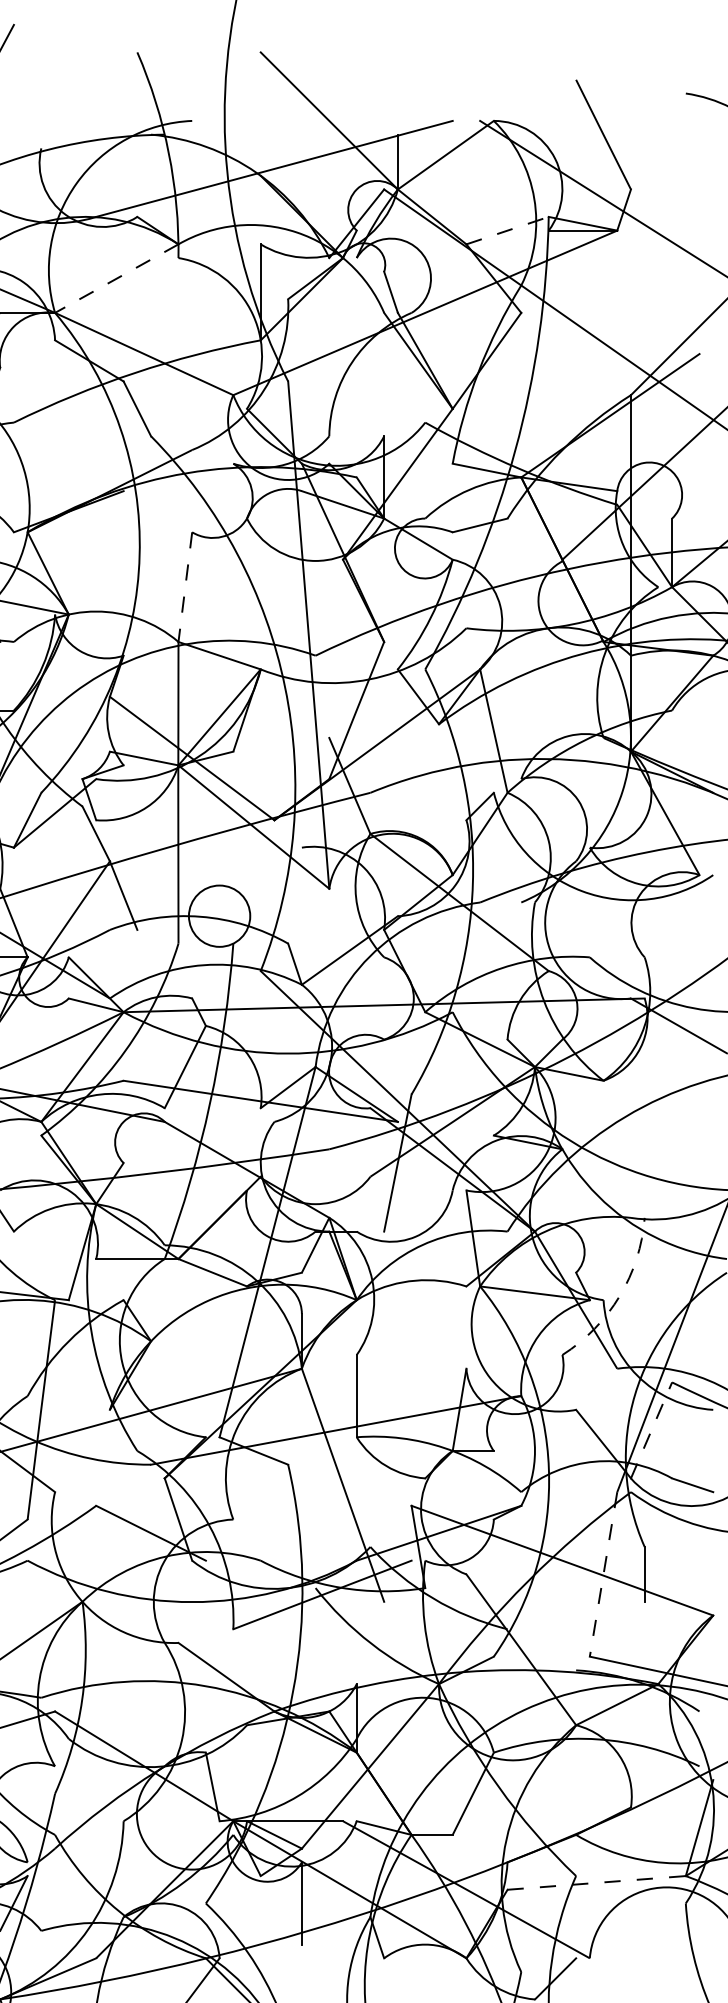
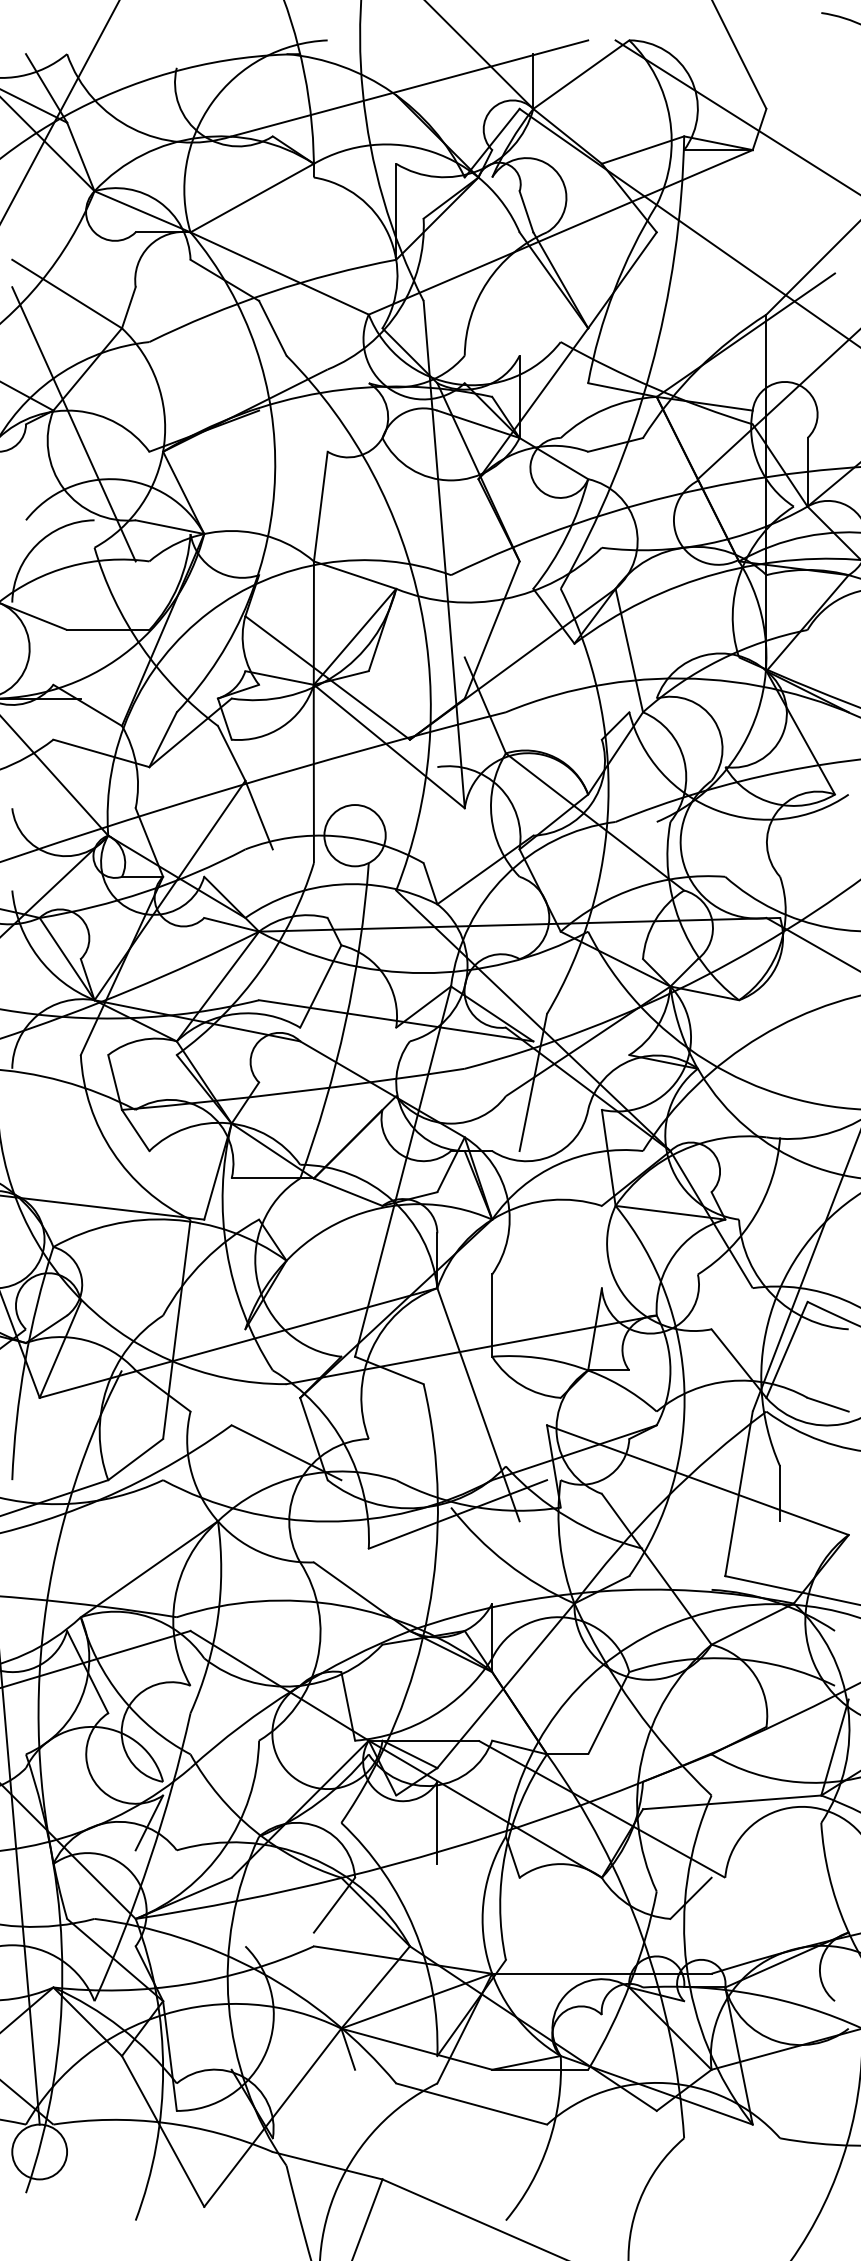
line: (508, 230) -> (643, 149), dashed -> solid
line: (117, 279) -> (252, 198), dashed -> solid
line: (185, 588) -> (320, 507), dashed -> solid
arc: (620, 1296) -> (755, 1215), dashed -> solid
line: (652, 1430) -> (787, 1349), dashed -> solid
line: (603, 1575) -> (738, 1494), dashed -> solid
line: (597, 1883) -> (732, 1802), dashed -> solid

